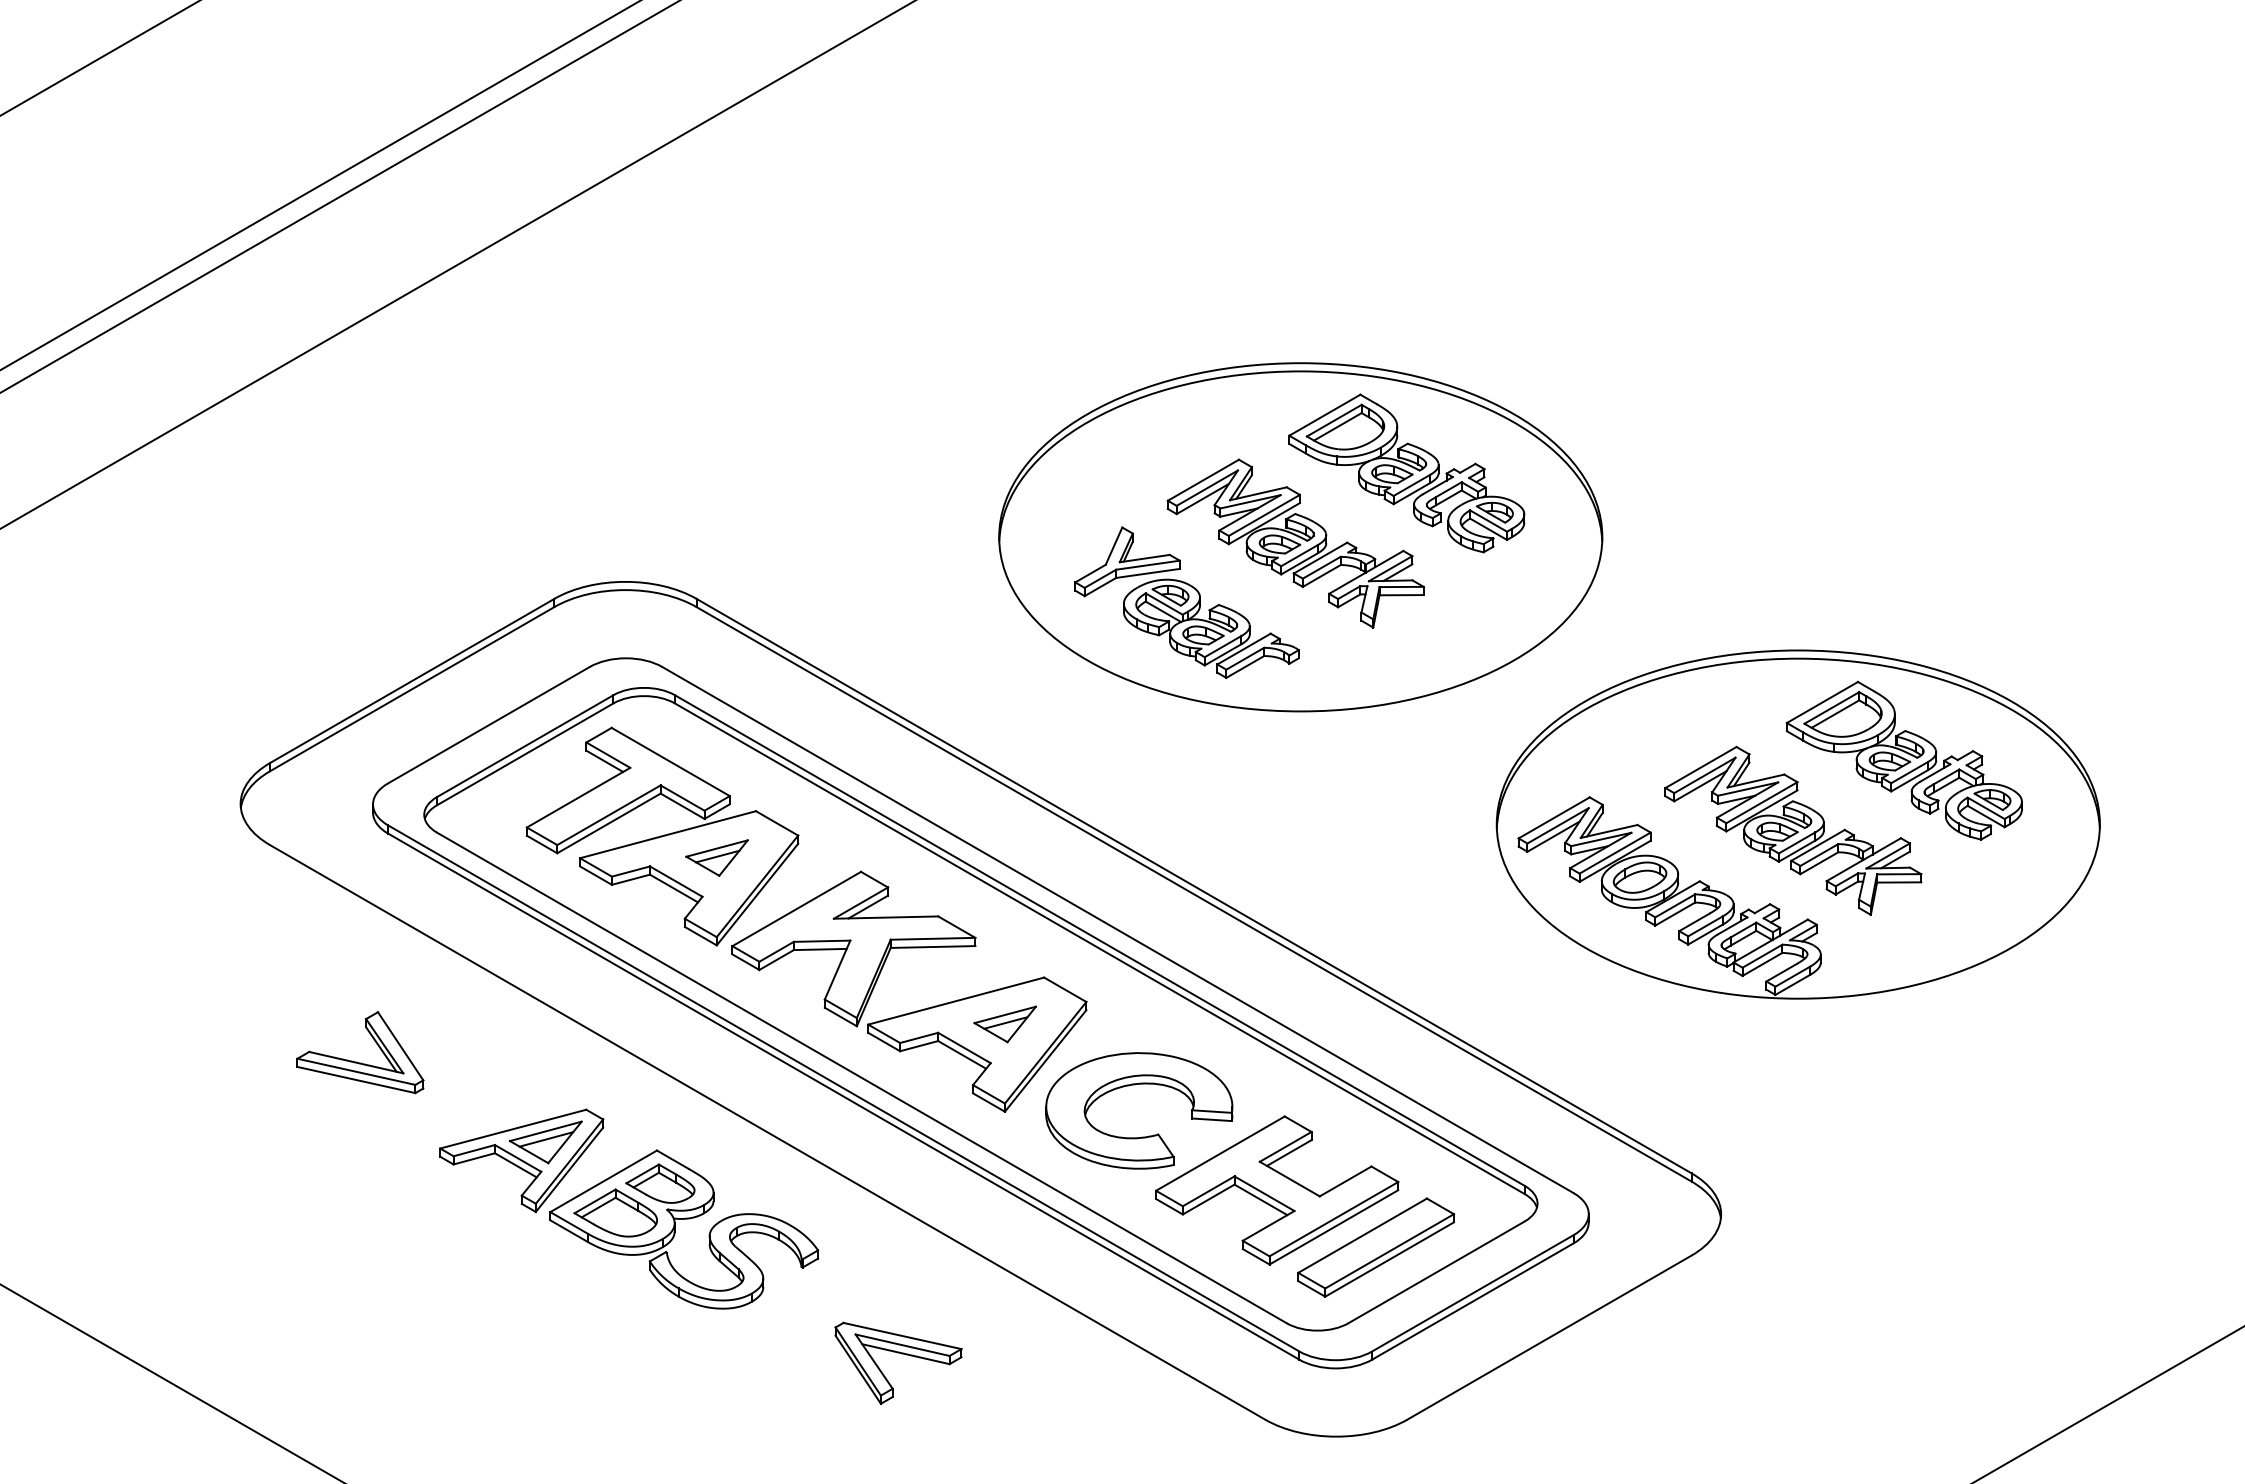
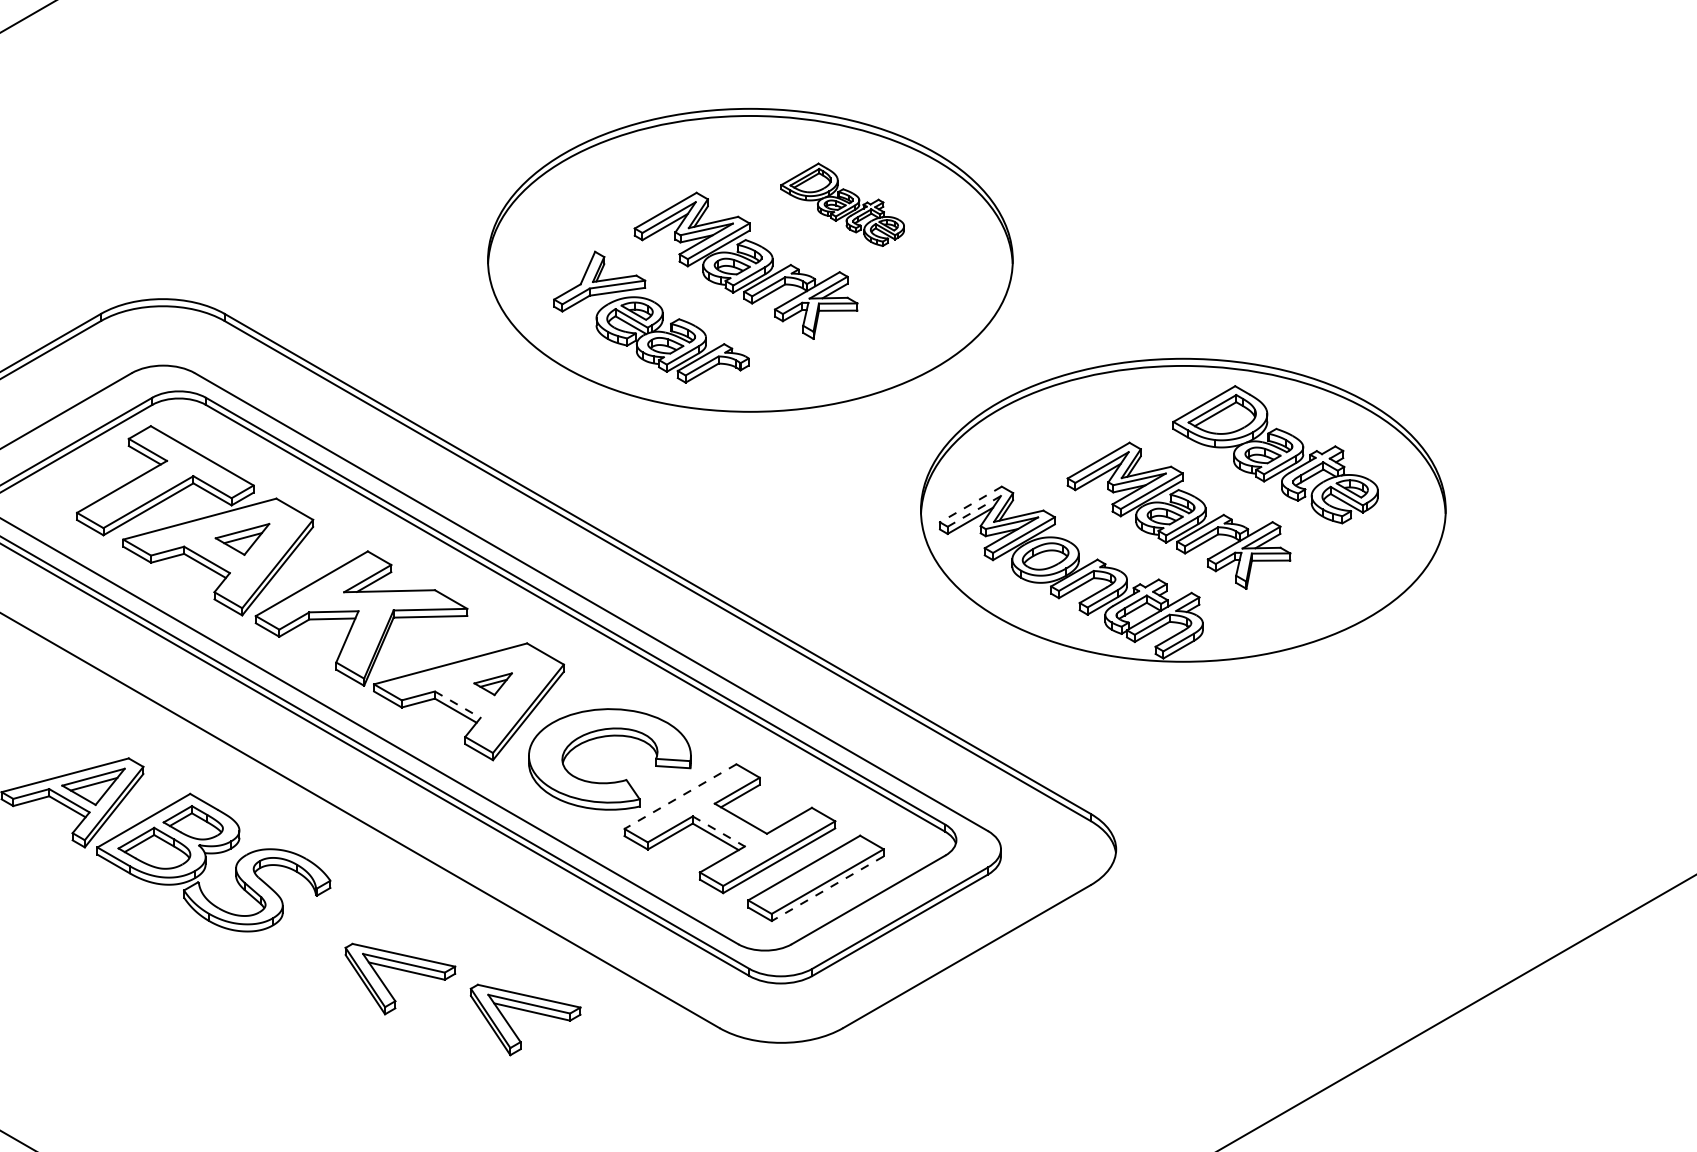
part: (1406, 473) -> (842, 204), size x0.6
line: (1553, 818) -> (970, 505), solid -> dashed
line: (1558, 825) -> (974, 511), solid -> dashed
part: (1004, 1024) -> (492, 684), size x0.7
line: (964, 1048) -> (457, 705), solid -> dashed
line: (1219, 1153) -> (679, 796), solid -> dashed
line: (1264, 1193) -> (718, 831), solid -> dashed
line: (1389, 1259) -> (827, 888), solid -> dashed
part: (1045, 1401) -> (528, 1012), added

